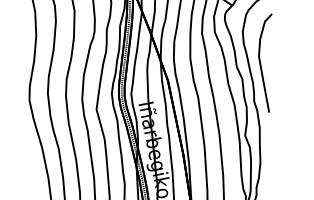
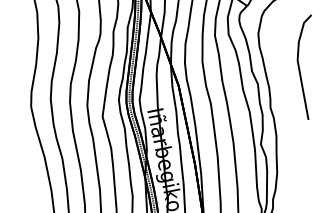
curve: (260, 62) -> (299, 66), moved

